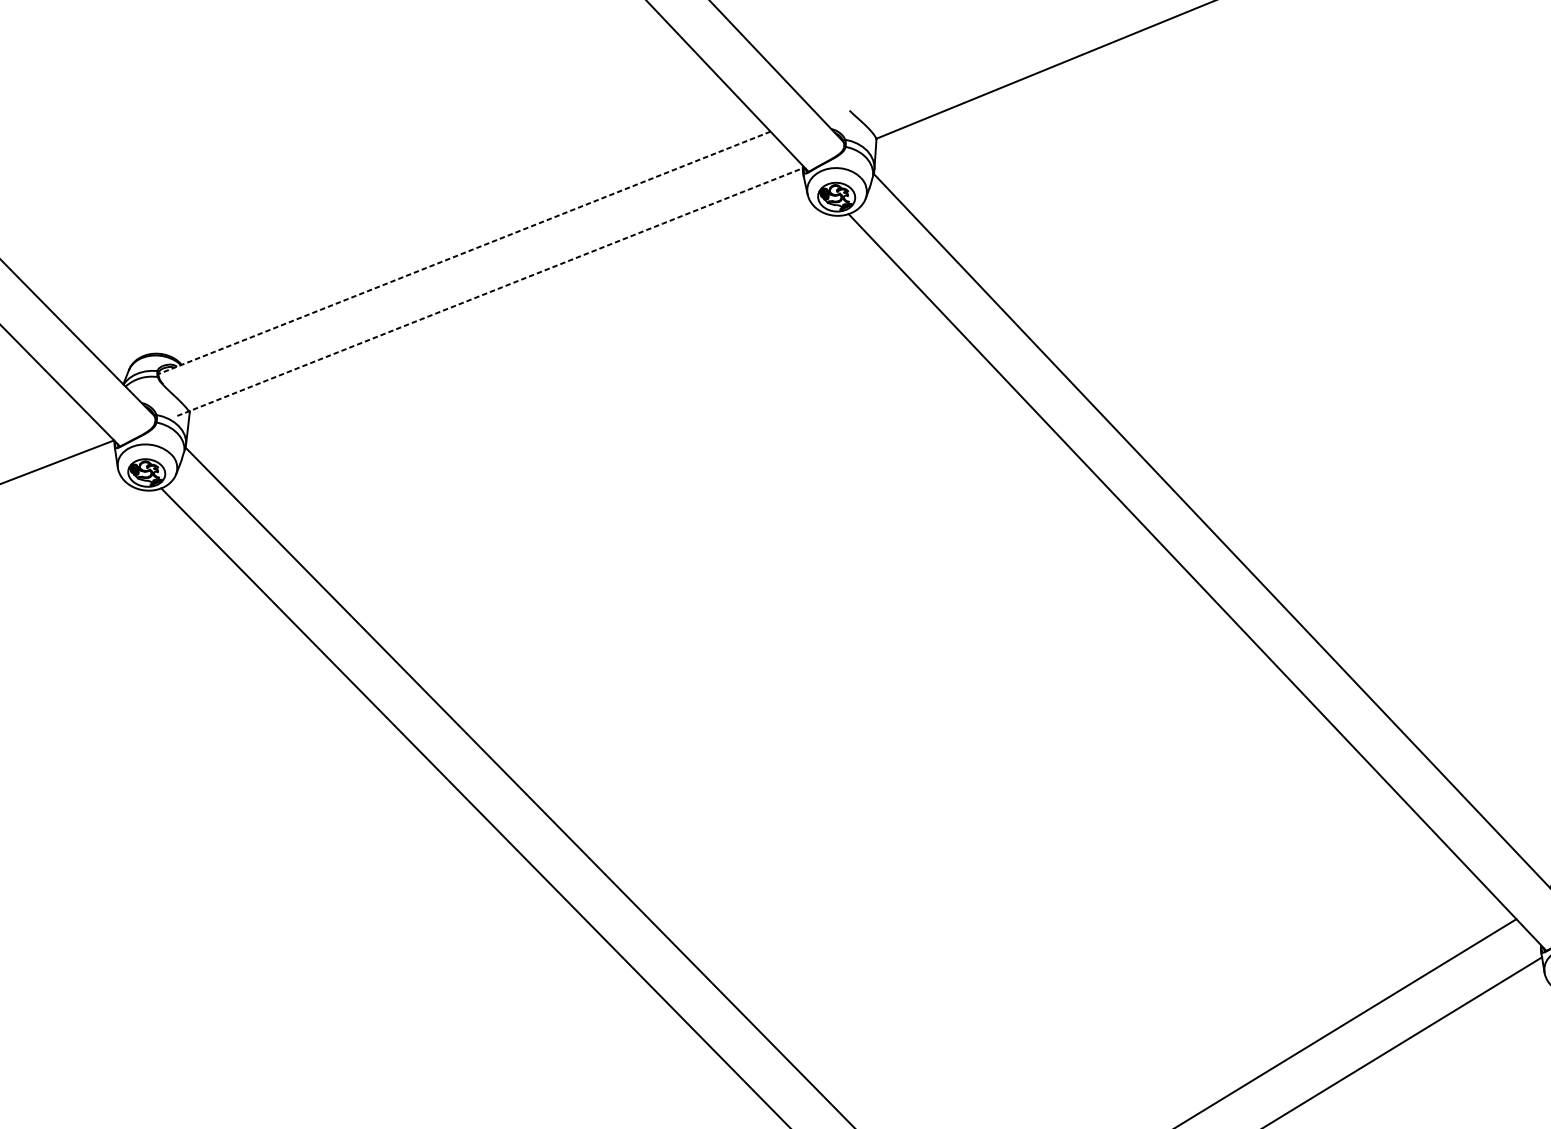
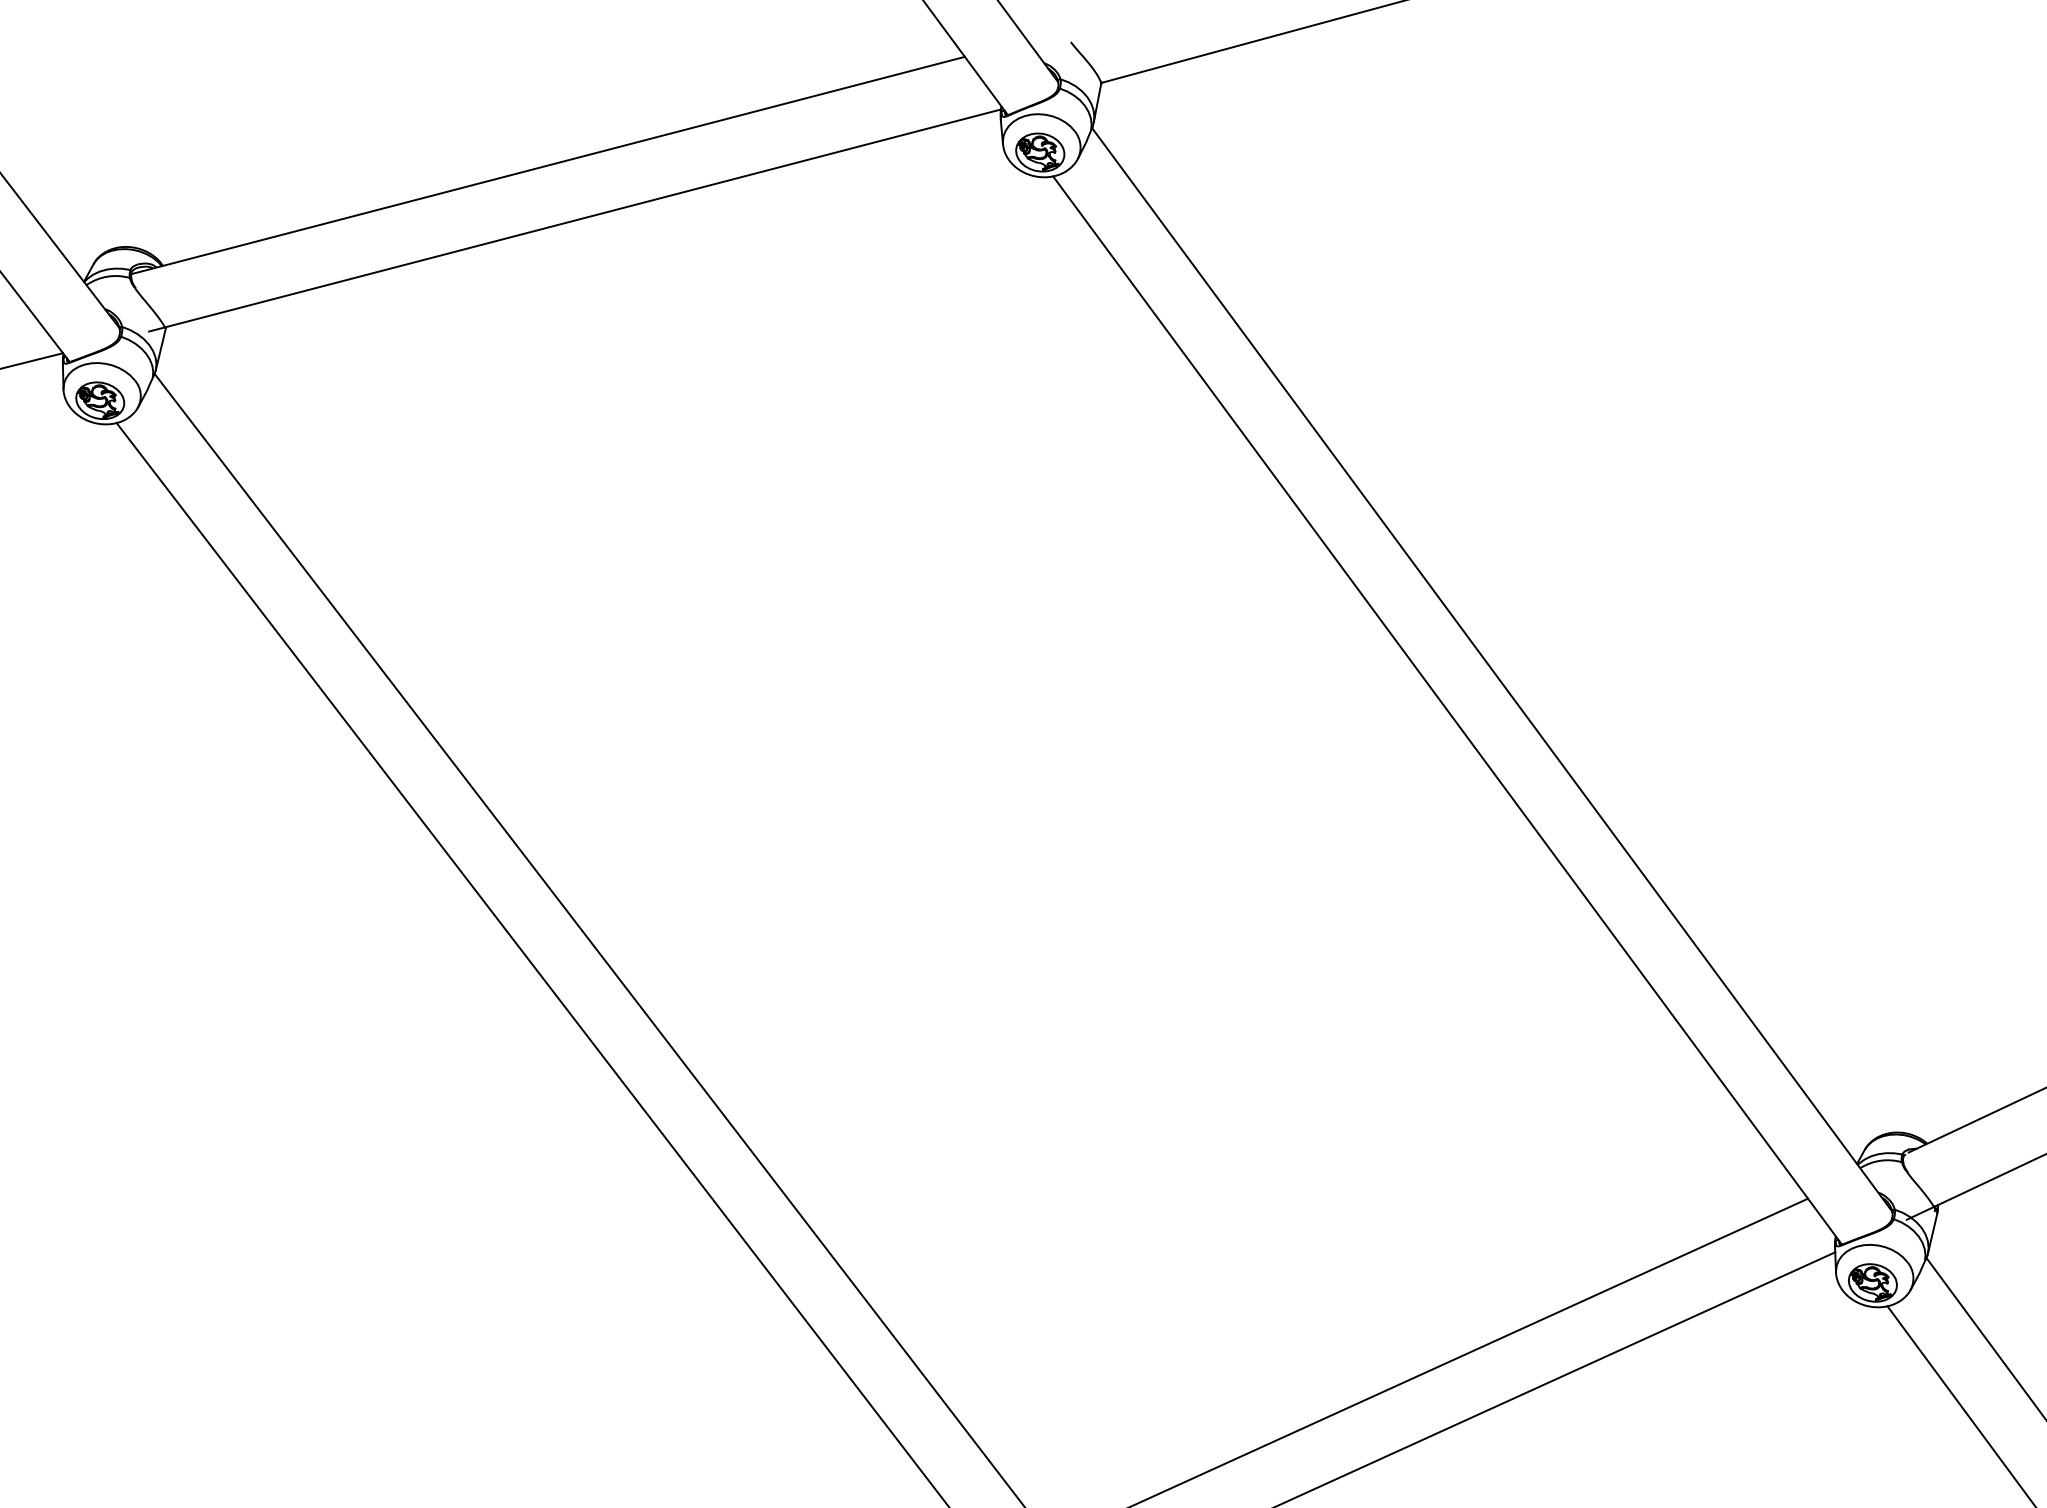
line: (464, 252) -> (548, 165), dashed -> solid
line: (490, 292) -> (575, 220), dashed -> solid

